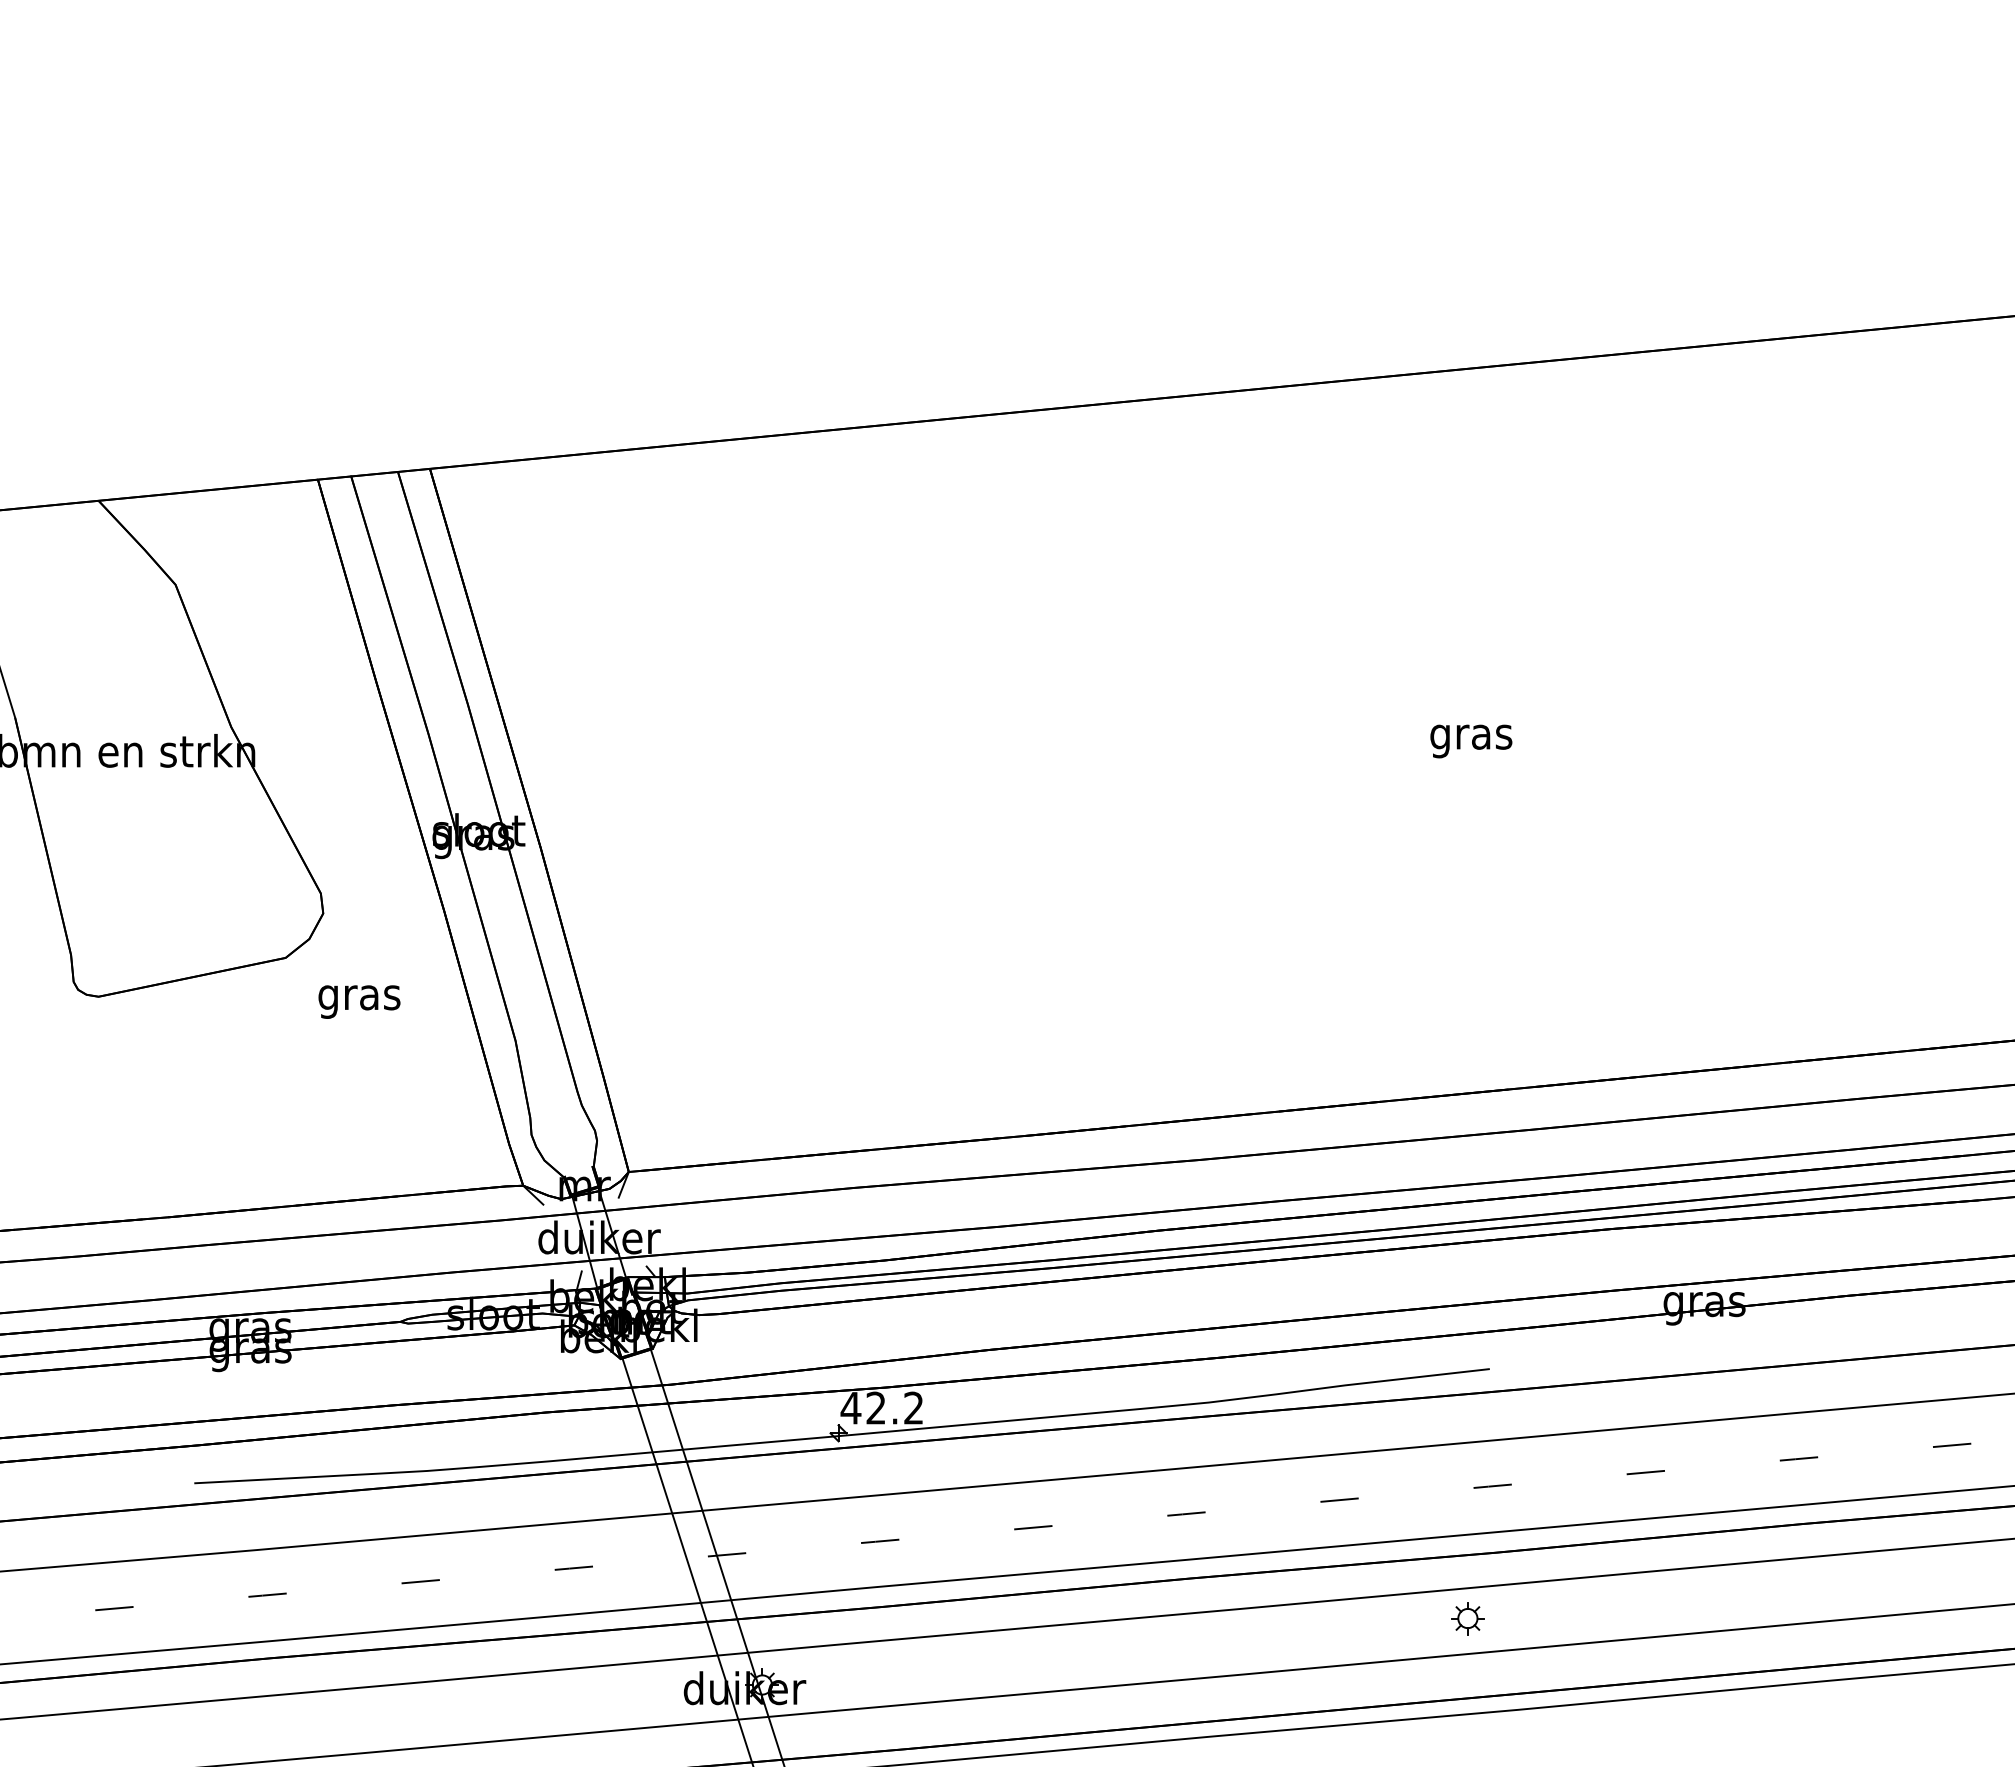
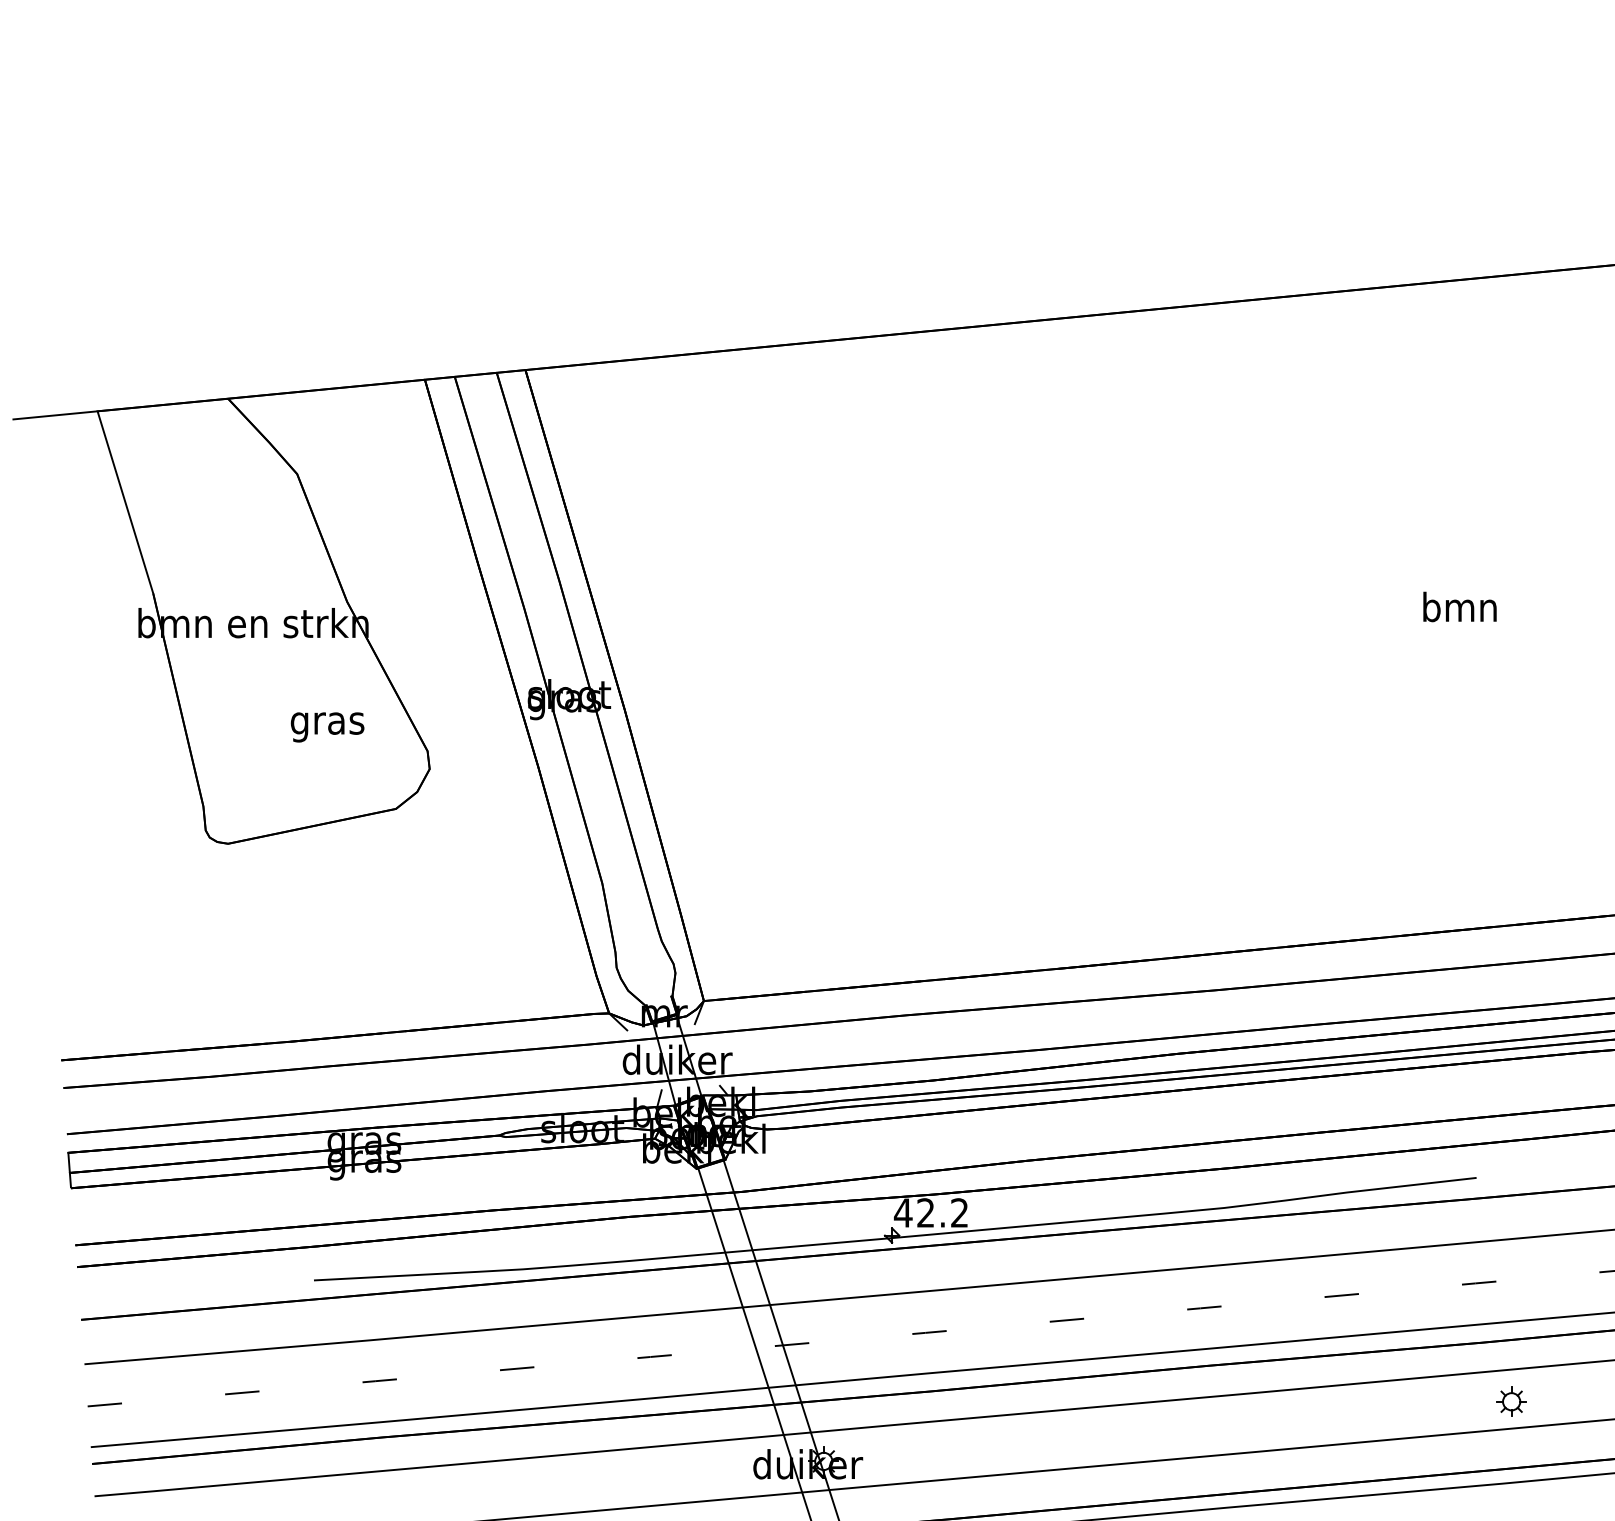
text: (1471, 737) -> (1460, 611), gras -> bmn
text: (359, 1001) -> (327, 726), moved
part: (1467, 1618) -> (1511, 1401), moved

